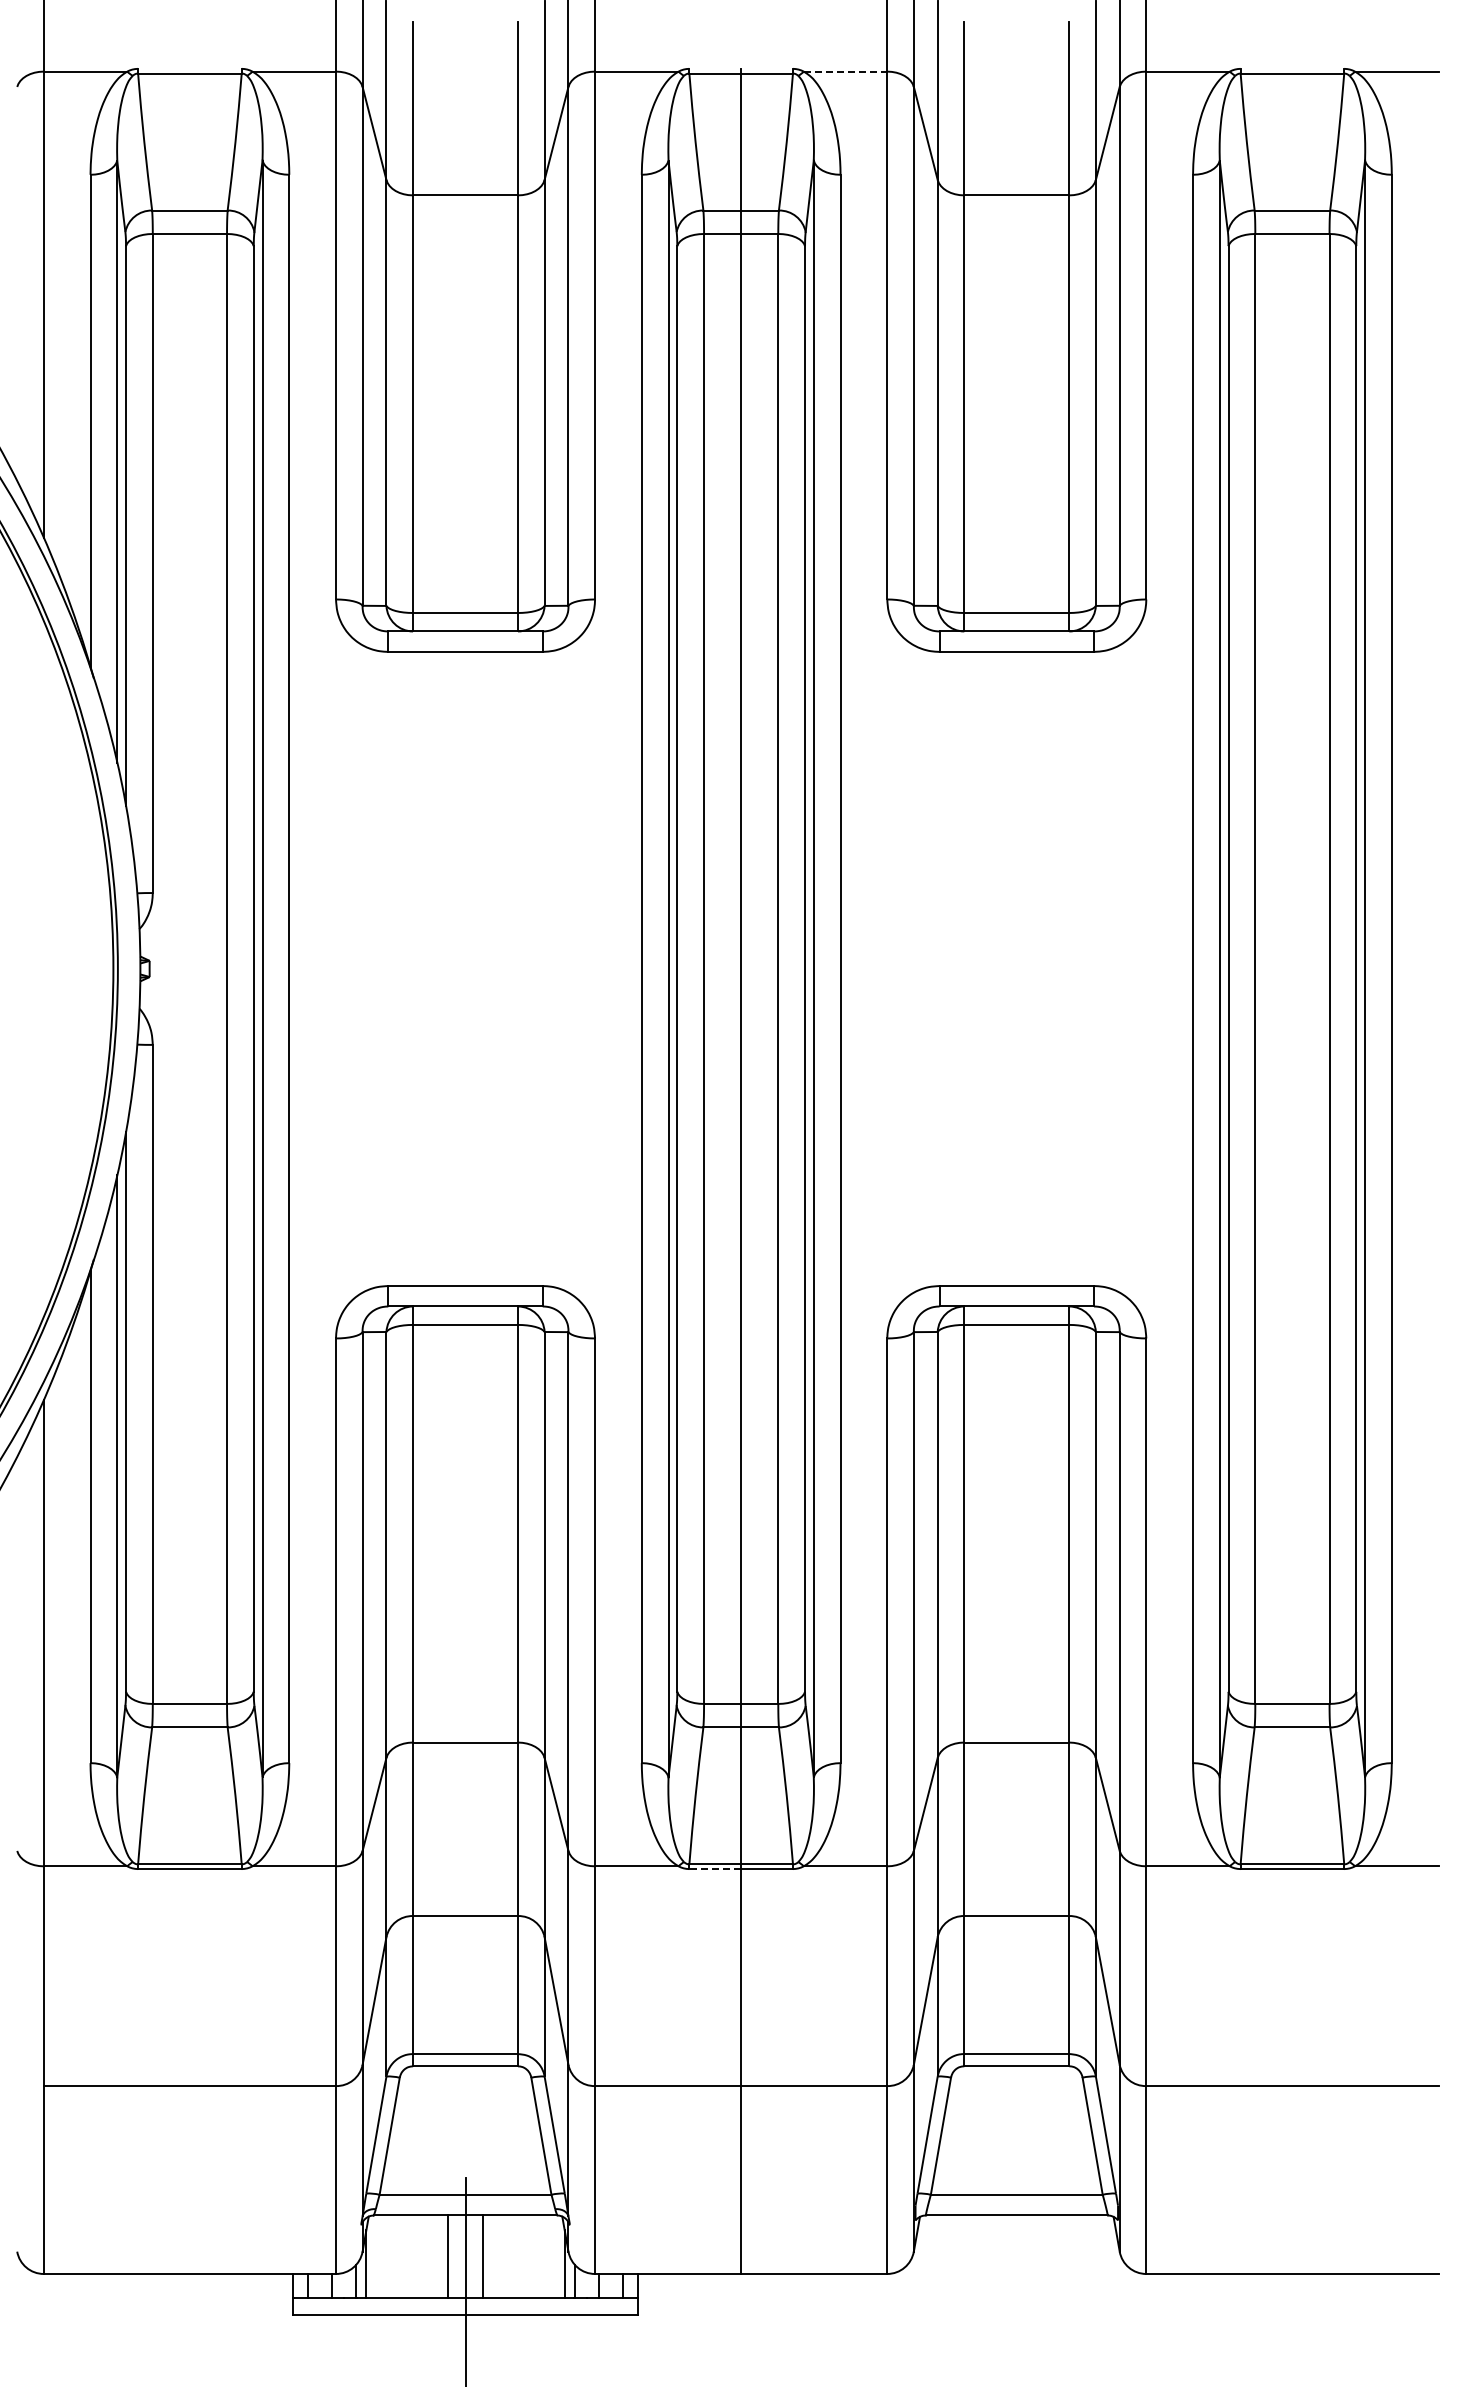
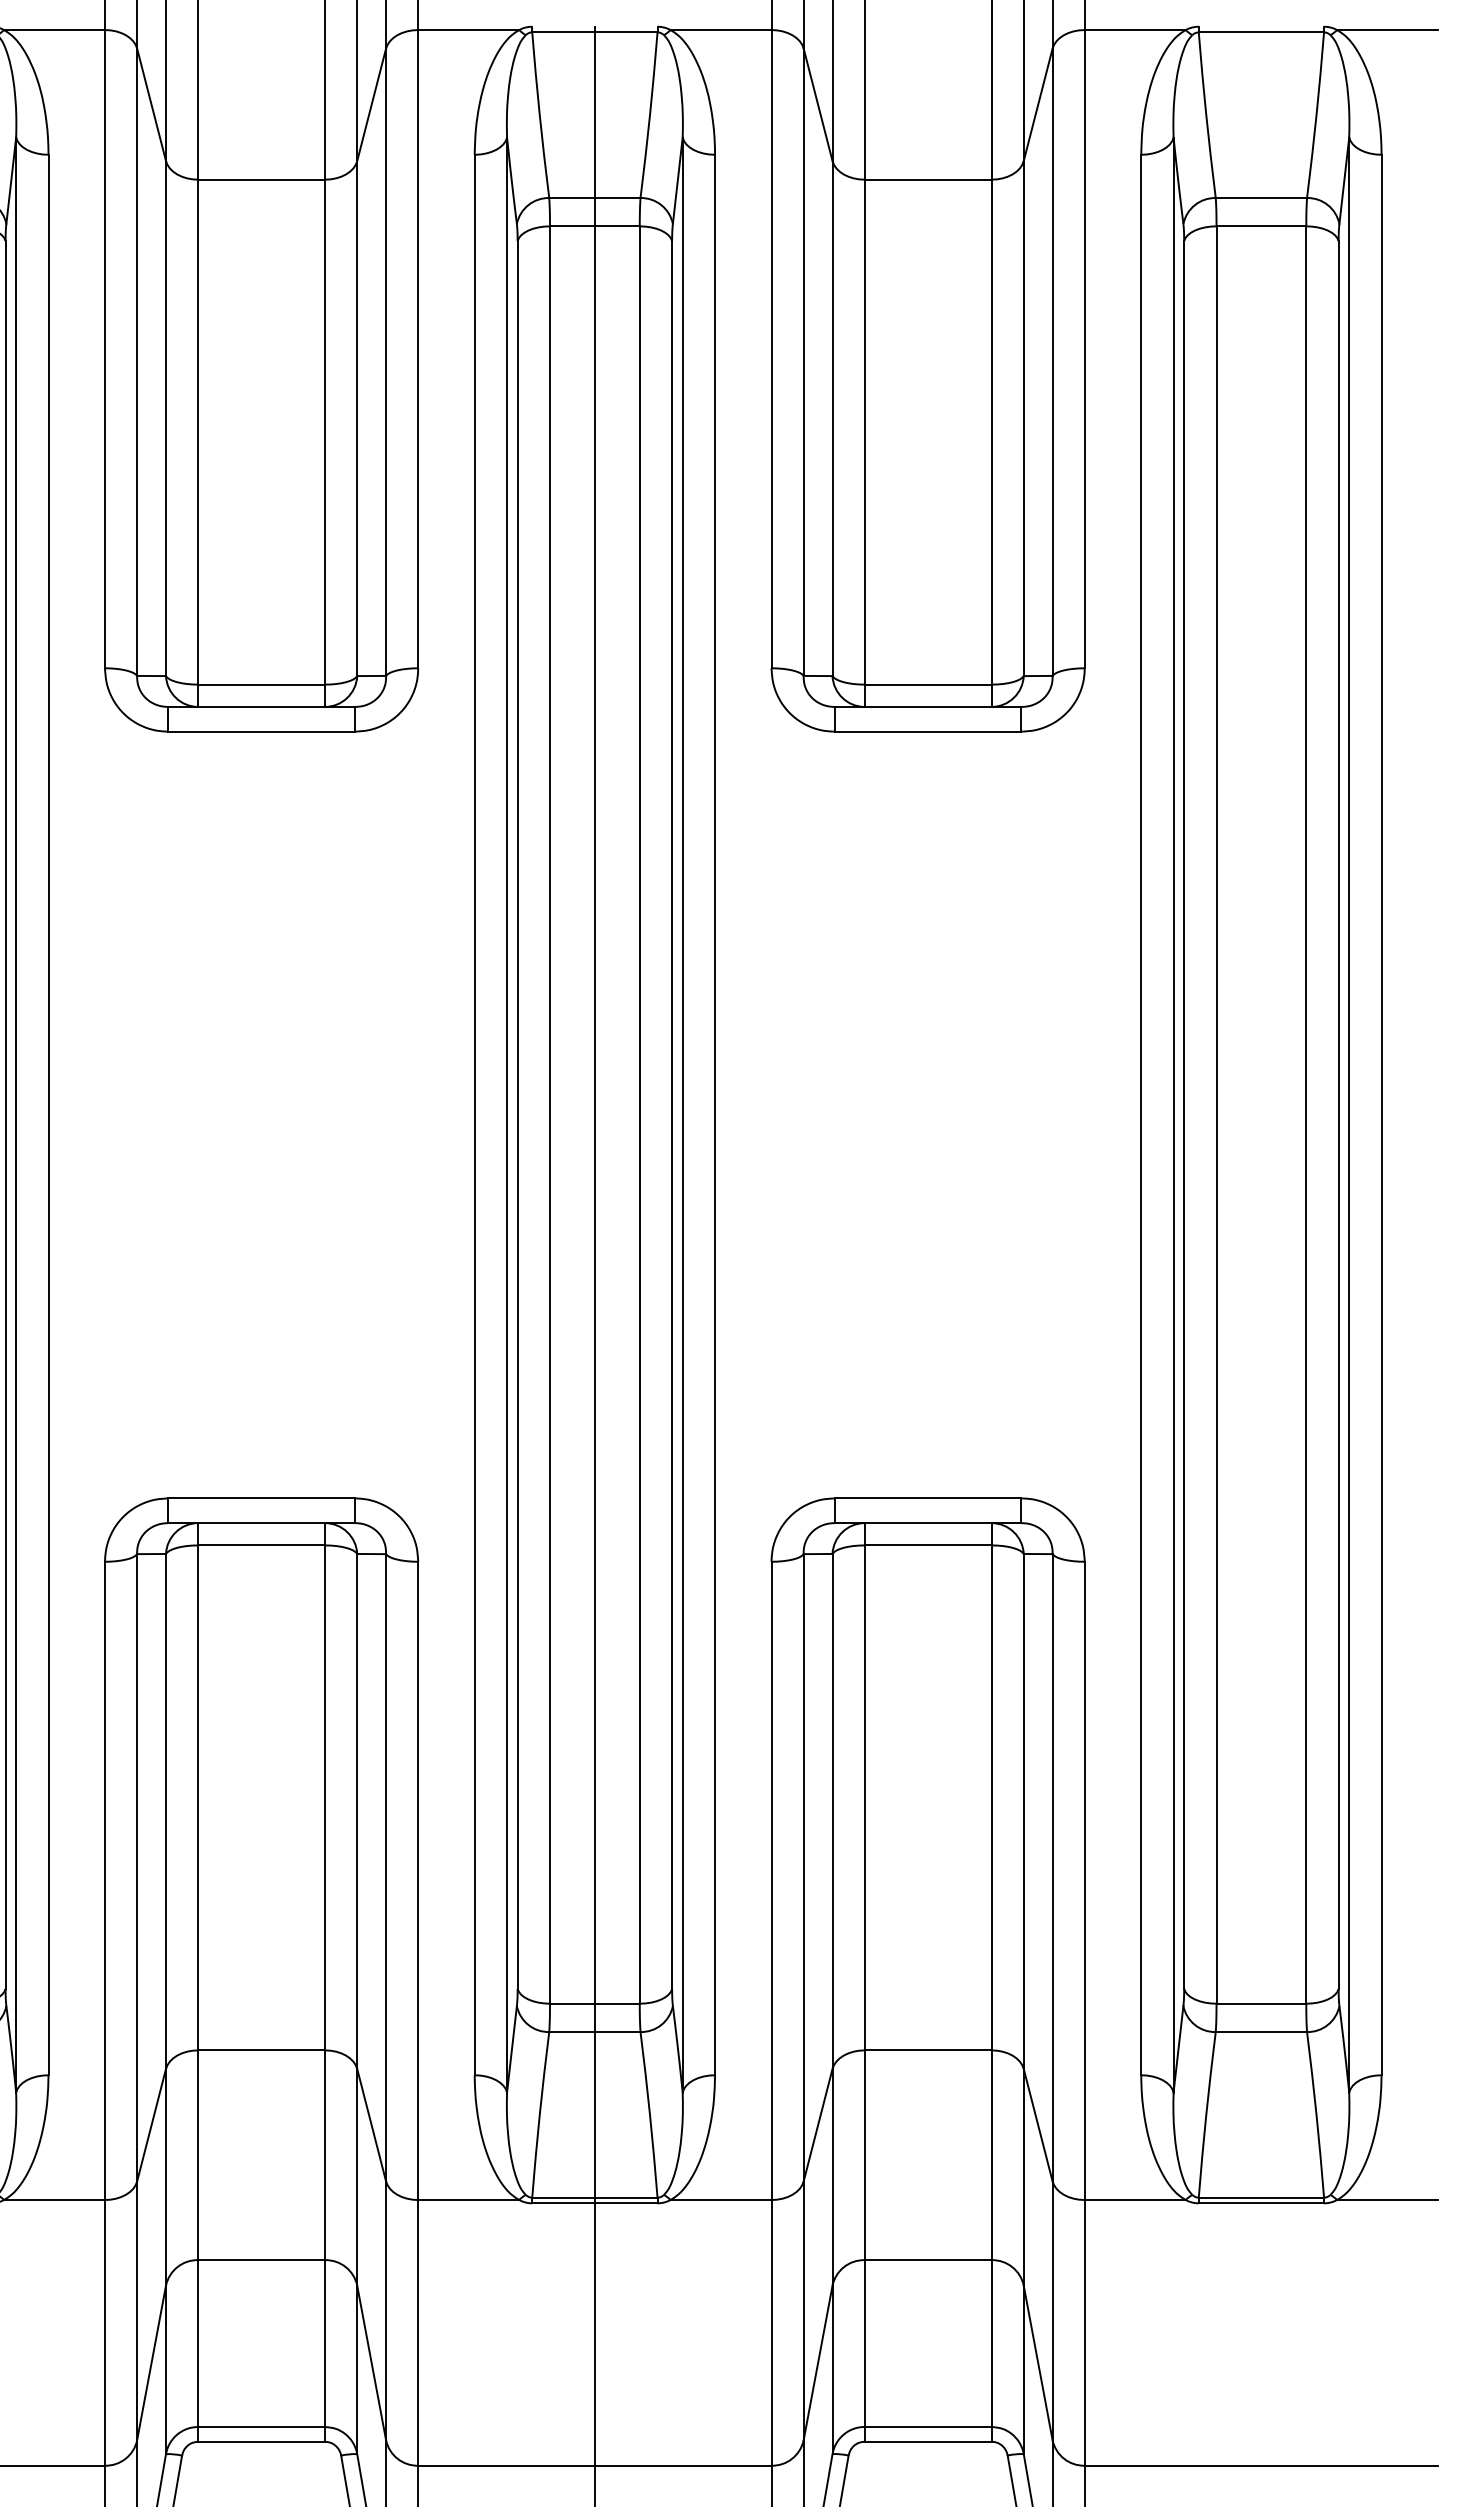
line: (845, 71) -> (721, 29), dashed -> solid
line: (715, 1869) -> (563, 2203), dashed -> solid

